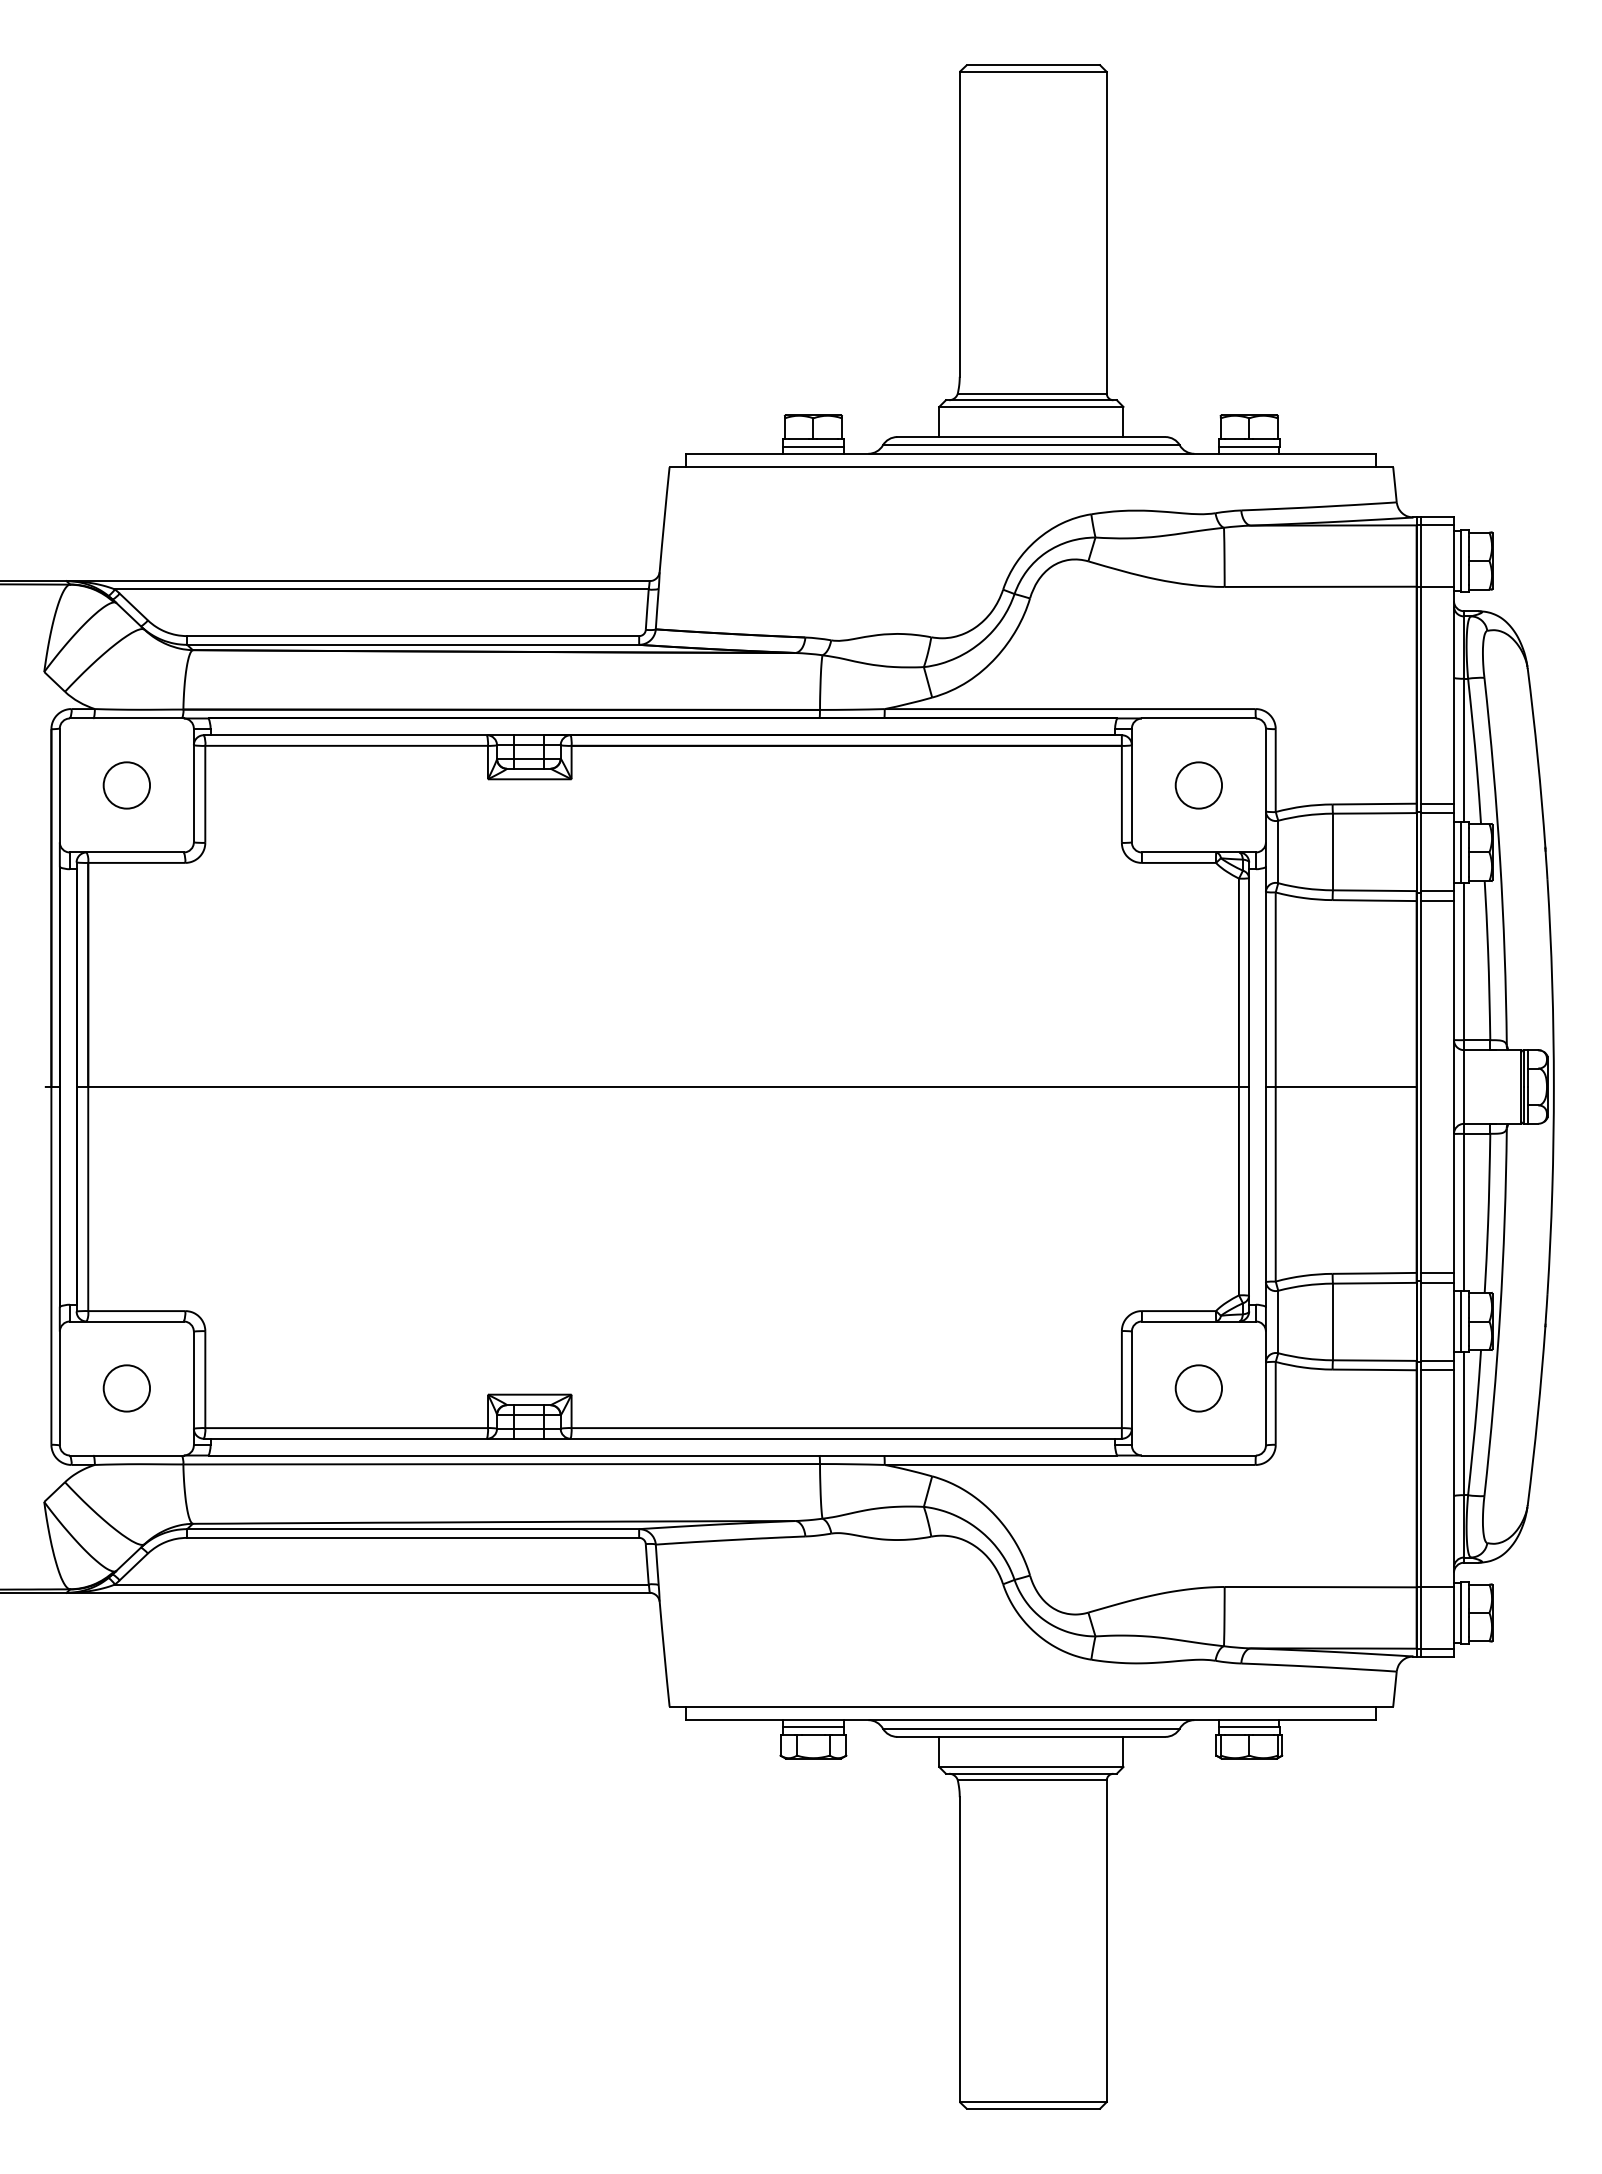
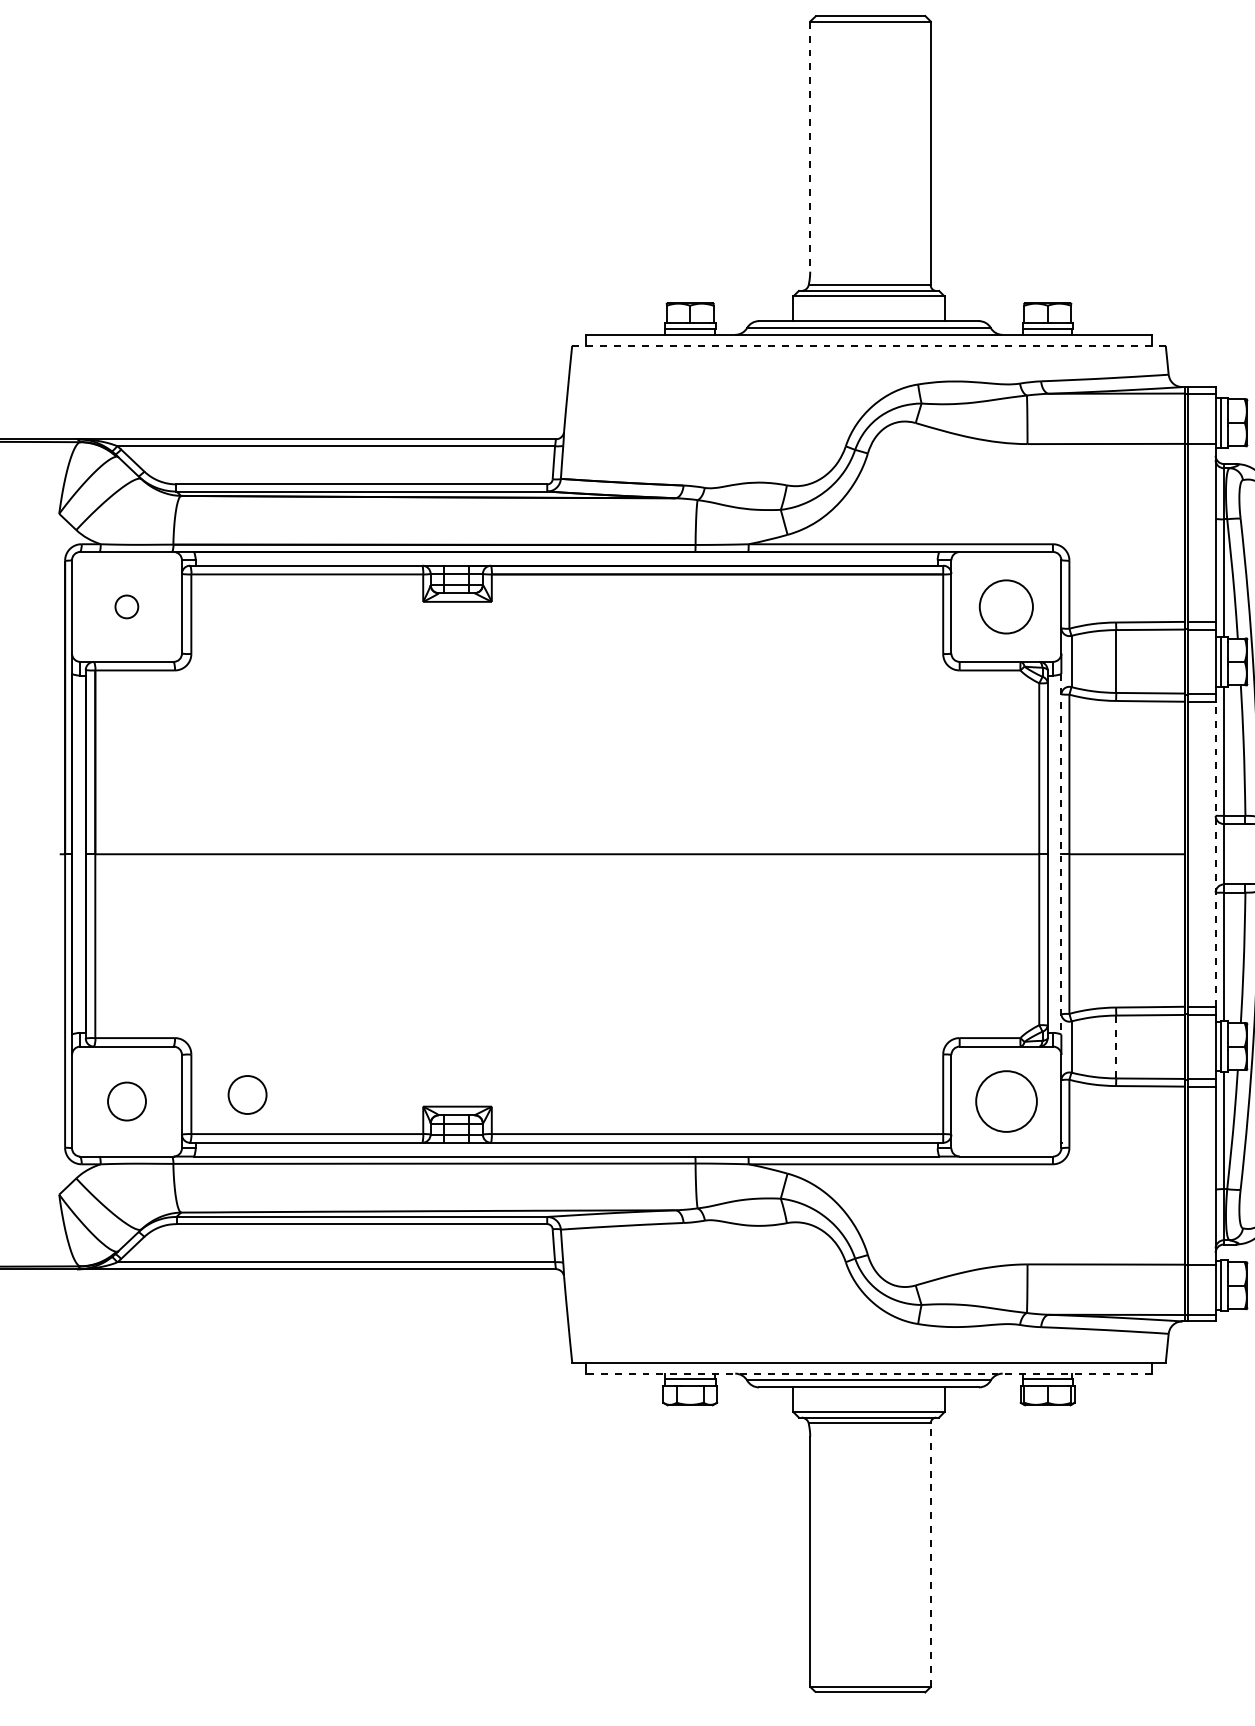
line: (959, 224) -> (810, 146), solid -> dashed
line: (1031, 467) -> (869, 346), solid -> dashed
circle: (126, 785) -> (126, 606), size x0.6
circle: (1198, 785) -> (1006, 606), size x1.4
line: (1265, 1086) -> (1061, 853), solid -> dashed
line: (1453, 1086) -> (1215, 853), solid -> dashed
line: (1332, 1322) -> (1115, 1047), solid -> dashed
circle: (273, 1380) -> (247, 1095), added
circle: (1198, 1388) -> (1006, 1101), size x1.6
line: (1030, 1720) -> (868, 1373), solid -> dashed
line: (1106, 1941) -> (930, 1555), solid -> dashed

